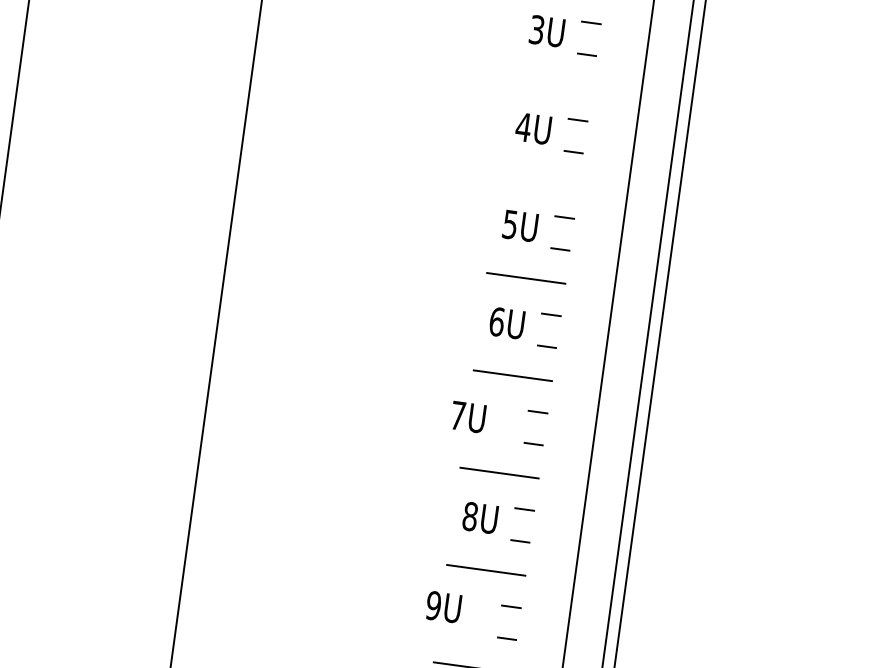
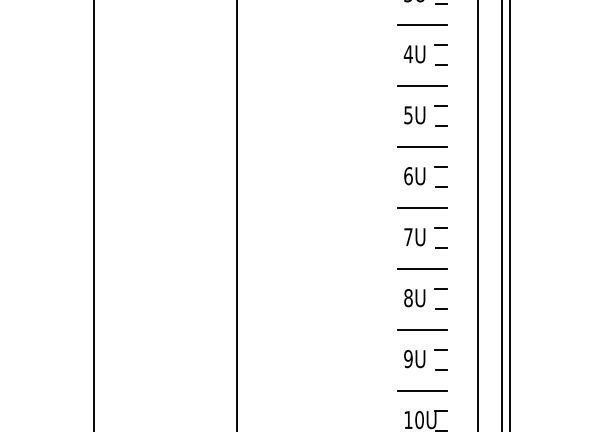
line: (552, 84) -> (422, 25), added
line: (539, 181) -> (422, 86), added
text: (467, 417) -> (414, 237), moved
text: (443, 607) -> (414, 359), moved

